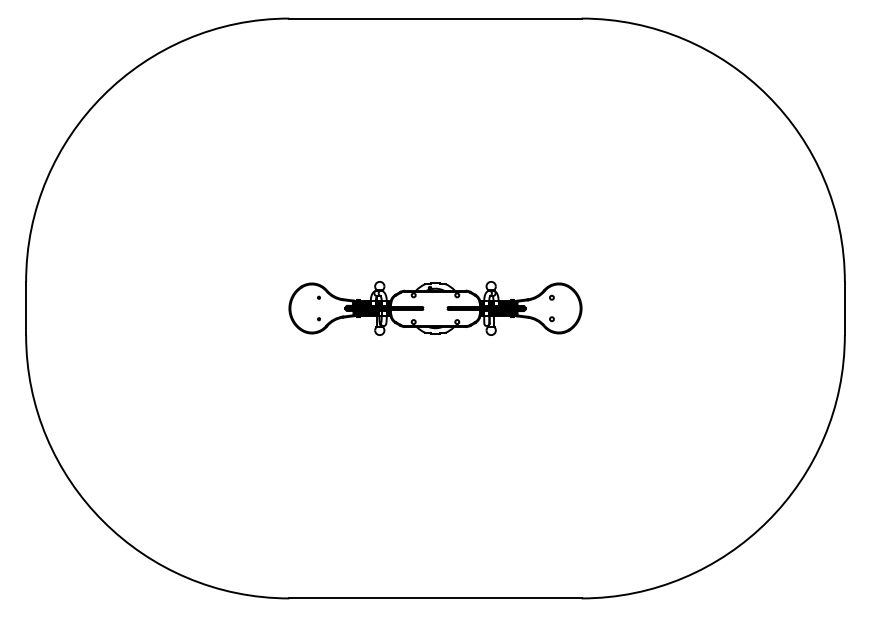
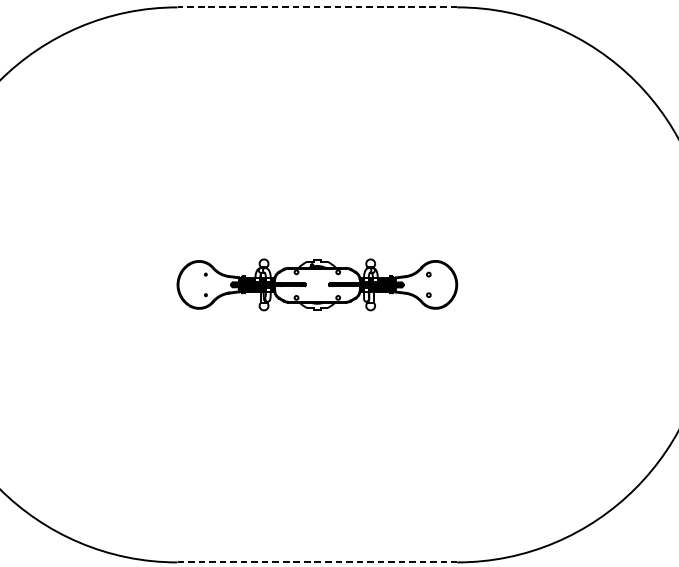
line: (434, 18) -> (316, 7), solid -> dashed
line: (435, 598) -> (317, 562), solid -> dashed

